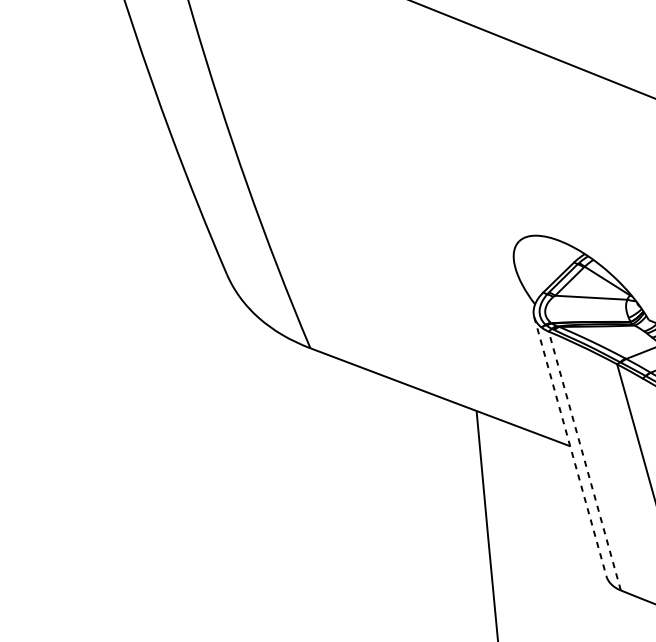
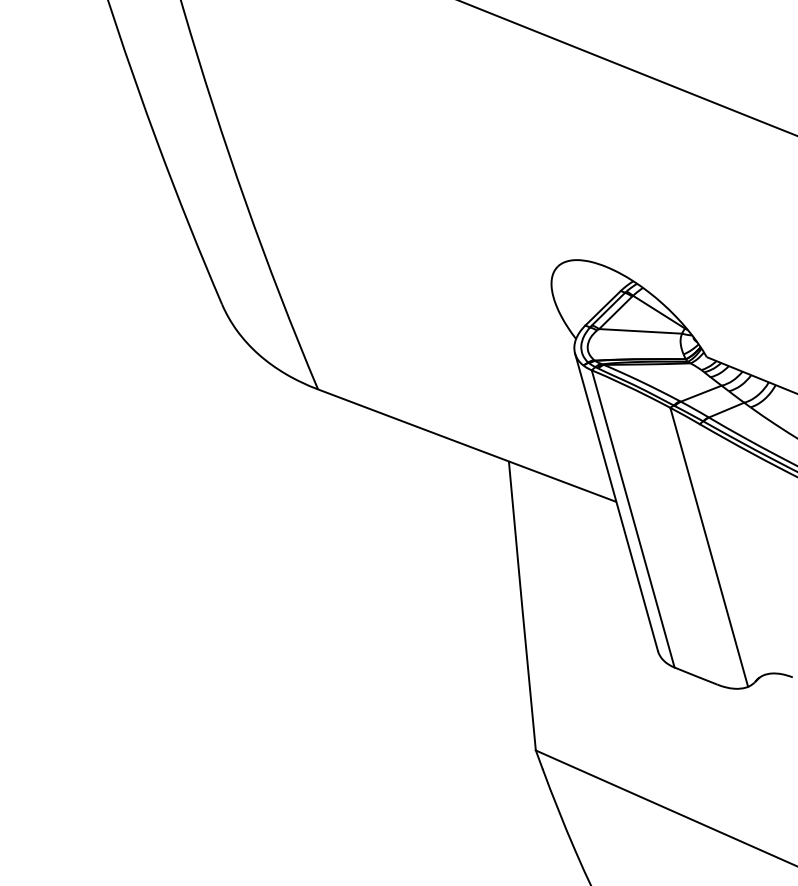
line: (570, 446) -> (616, 502), dashed -> solid
line: (585, 460) -> (633, 518), dashed -> solid

